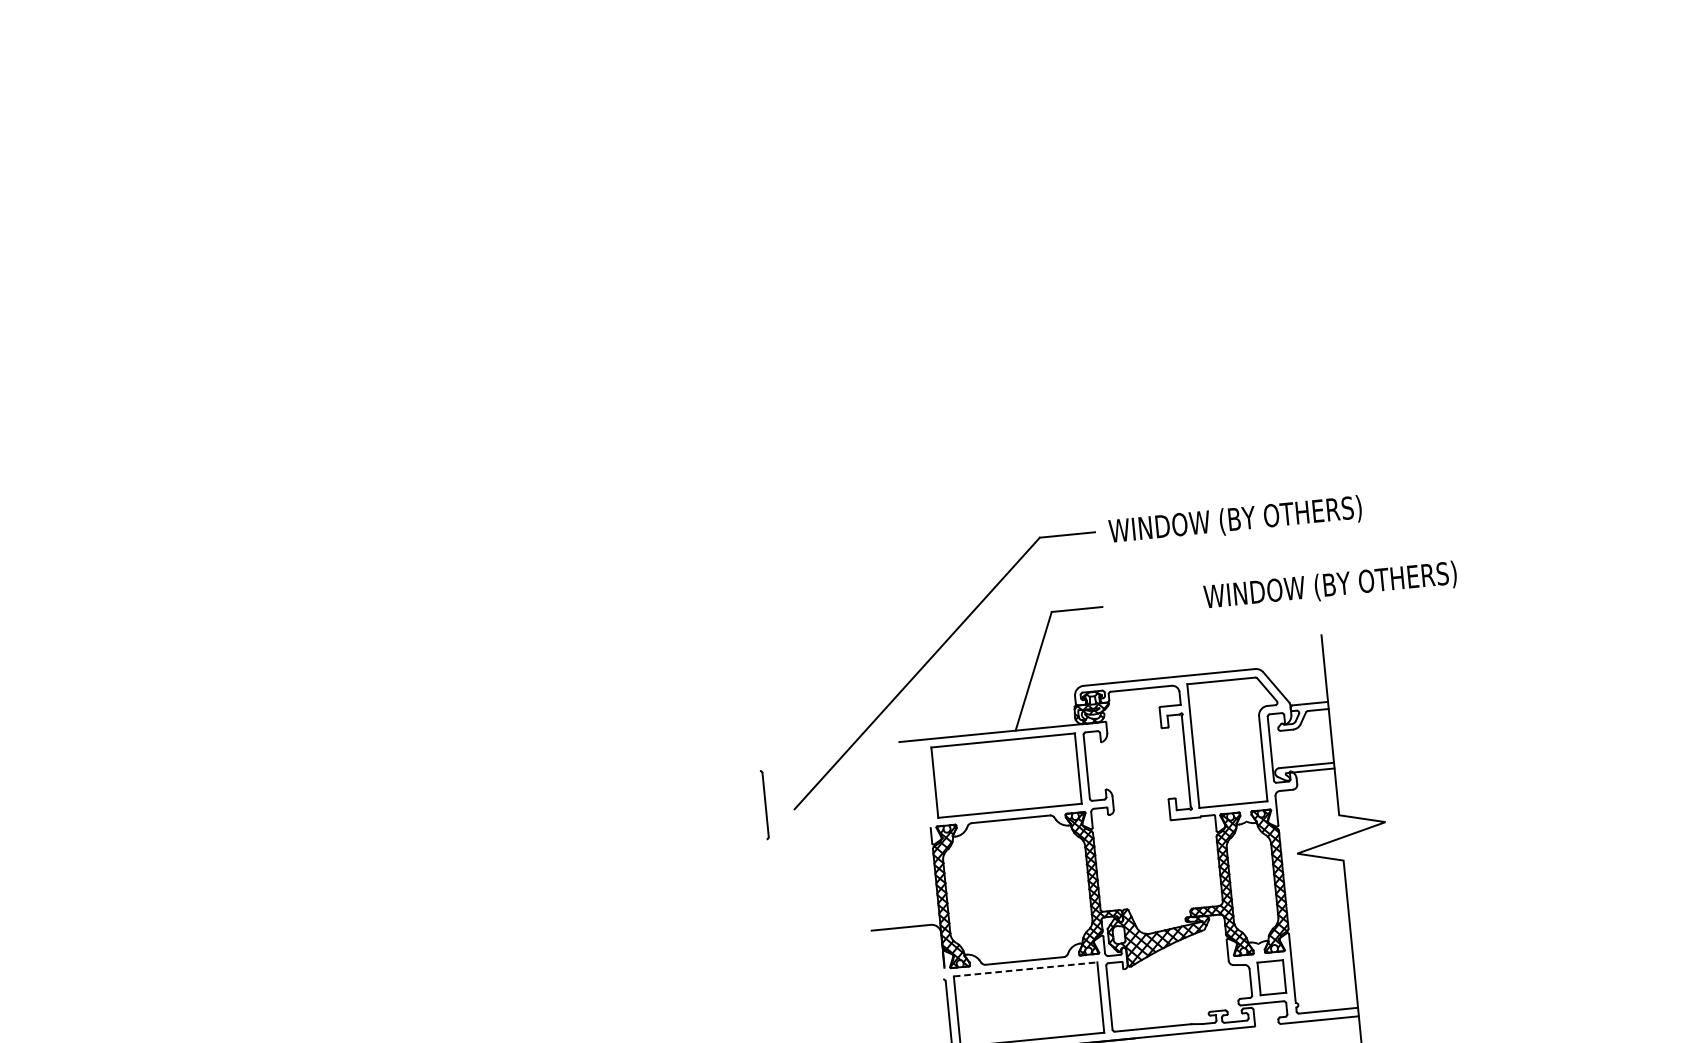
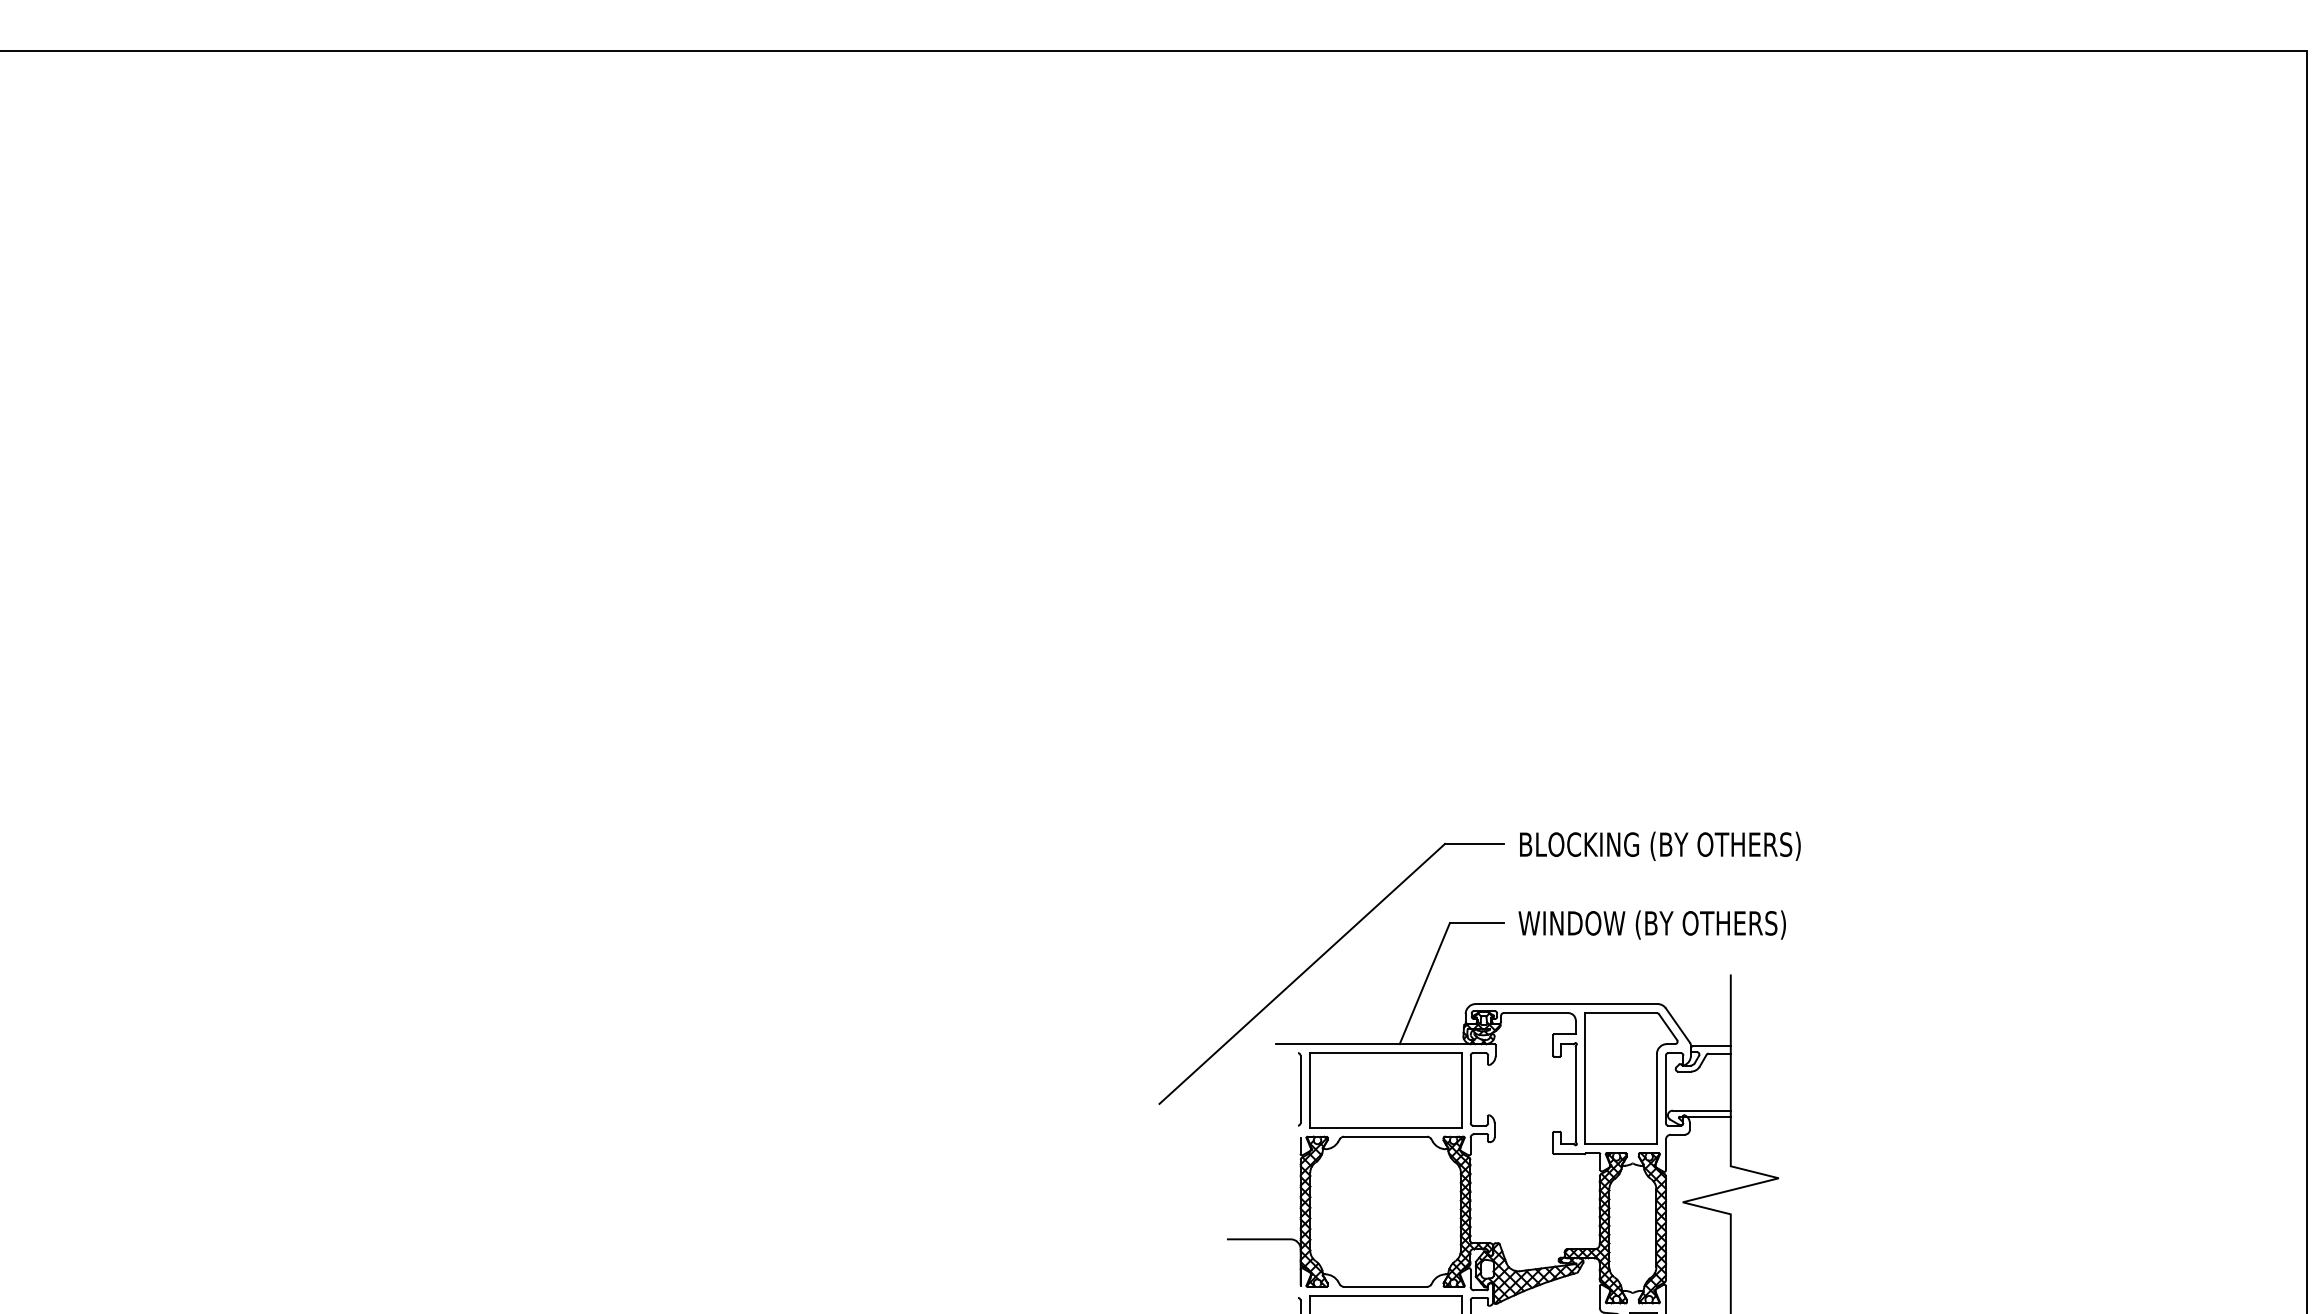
text: (1242, 519) -> (1659, 845), WINDOW (BY OTHERS) -> BLOCKING (BY OTHERS)
text: (1329, 585) -> (1651, 924), moved
part: (764, 805) -> (1299, 1089), moved
line: (1026, 968) -> (1386, 1295), dashed -> solid

